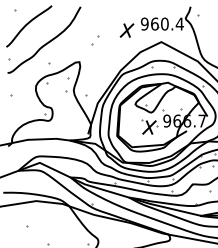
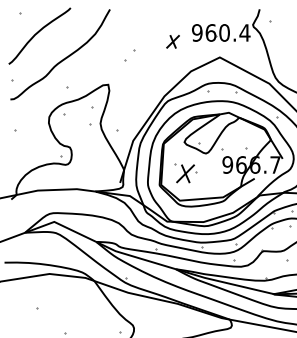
part: (126, 30) -> (172, 41), size x0.7
part: (149, 127) -> (185, 173), moved

